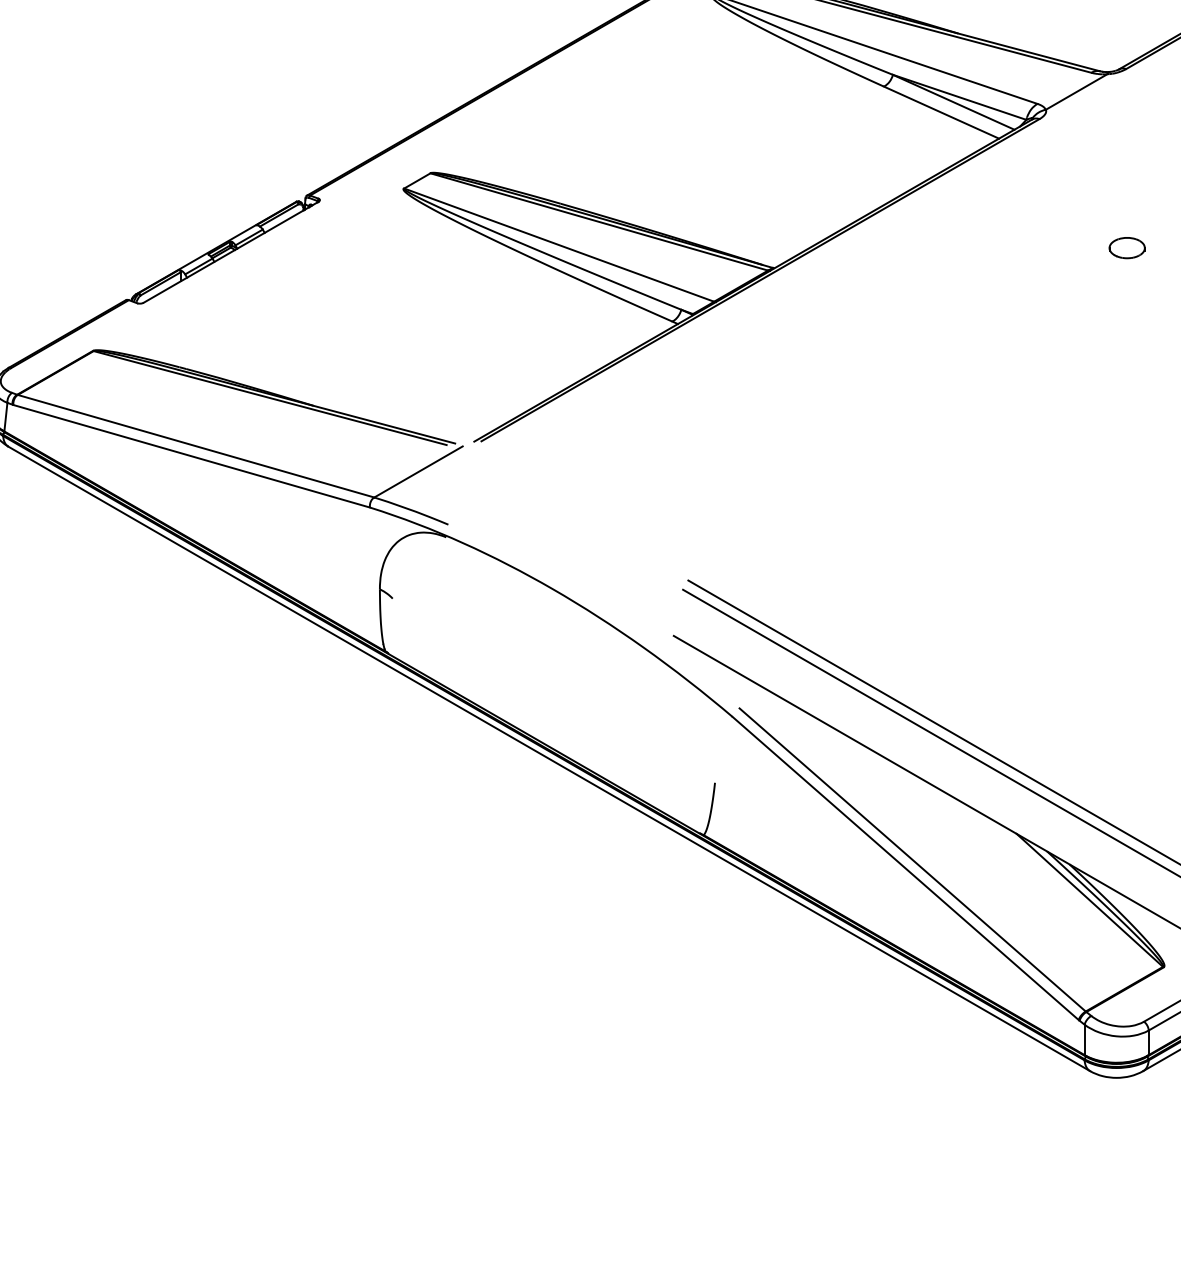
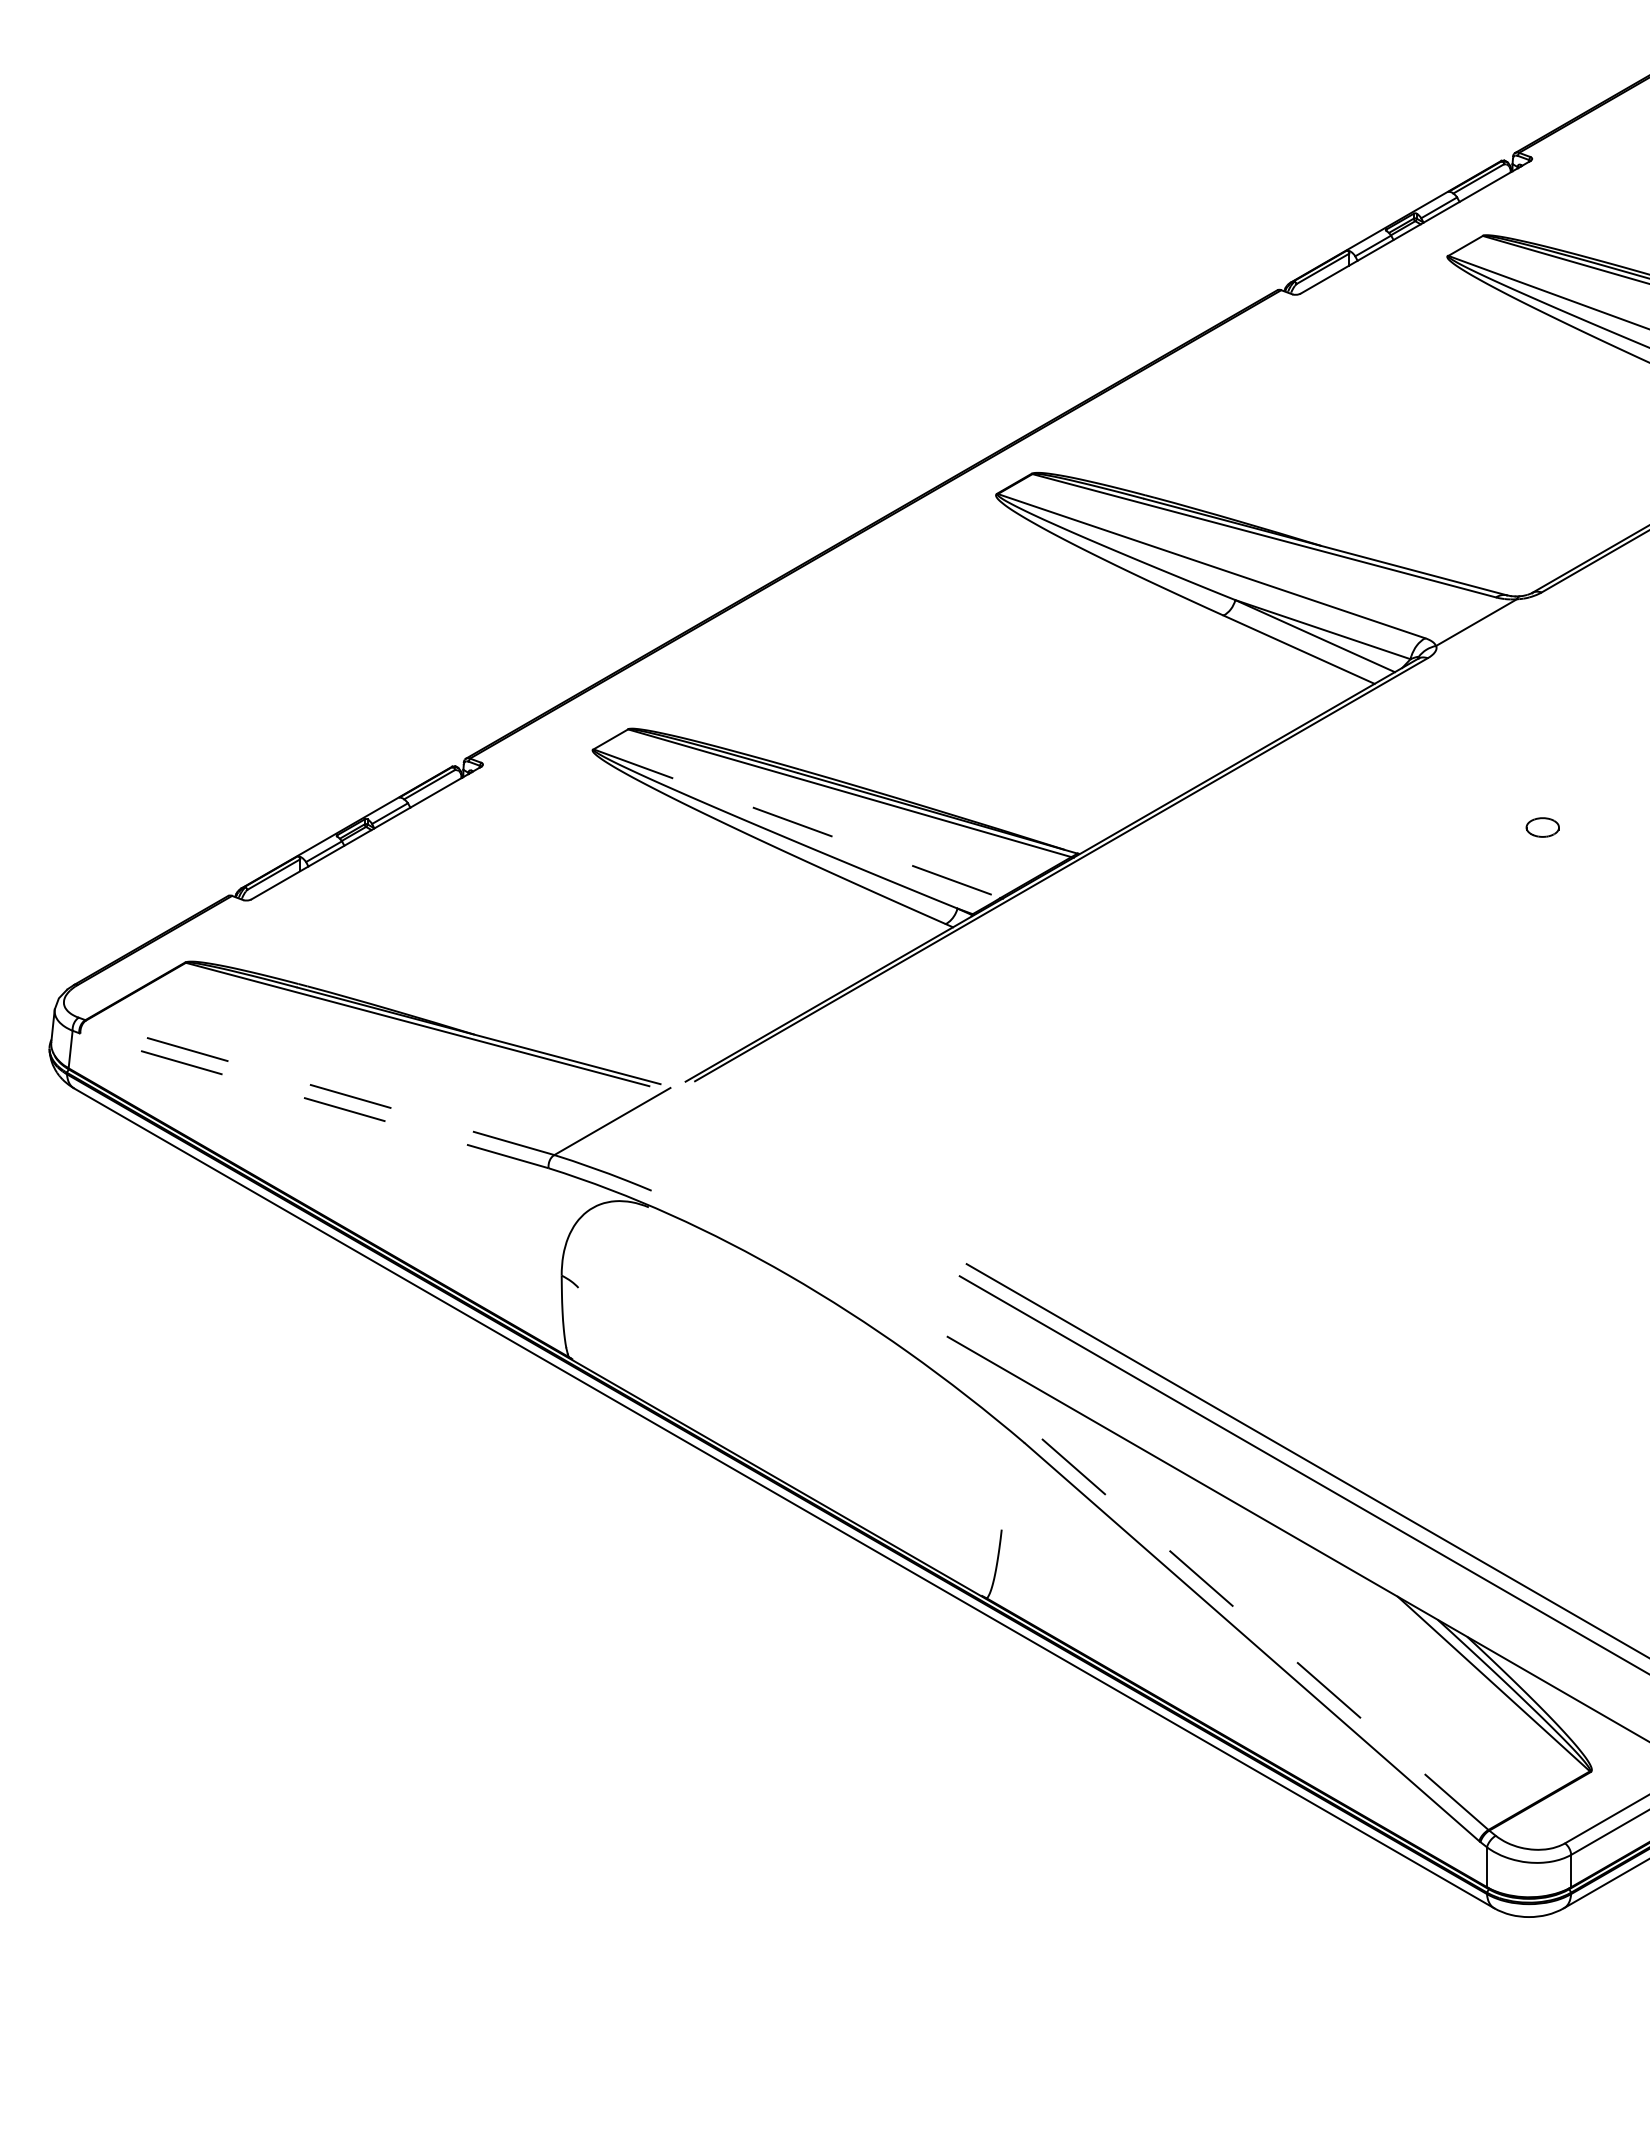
line: (559, 244) -> (797, 823), solid -> dashed
part: (1126, 248) -> (1542, 827), size x0.7
line: (196, 446) -> (320, 1087), solid -> dashed
line: (191, 455) -> (314, 1100), solid -> dashed
line: (912, 859) -> (1260, 1630), solid -> dashed

